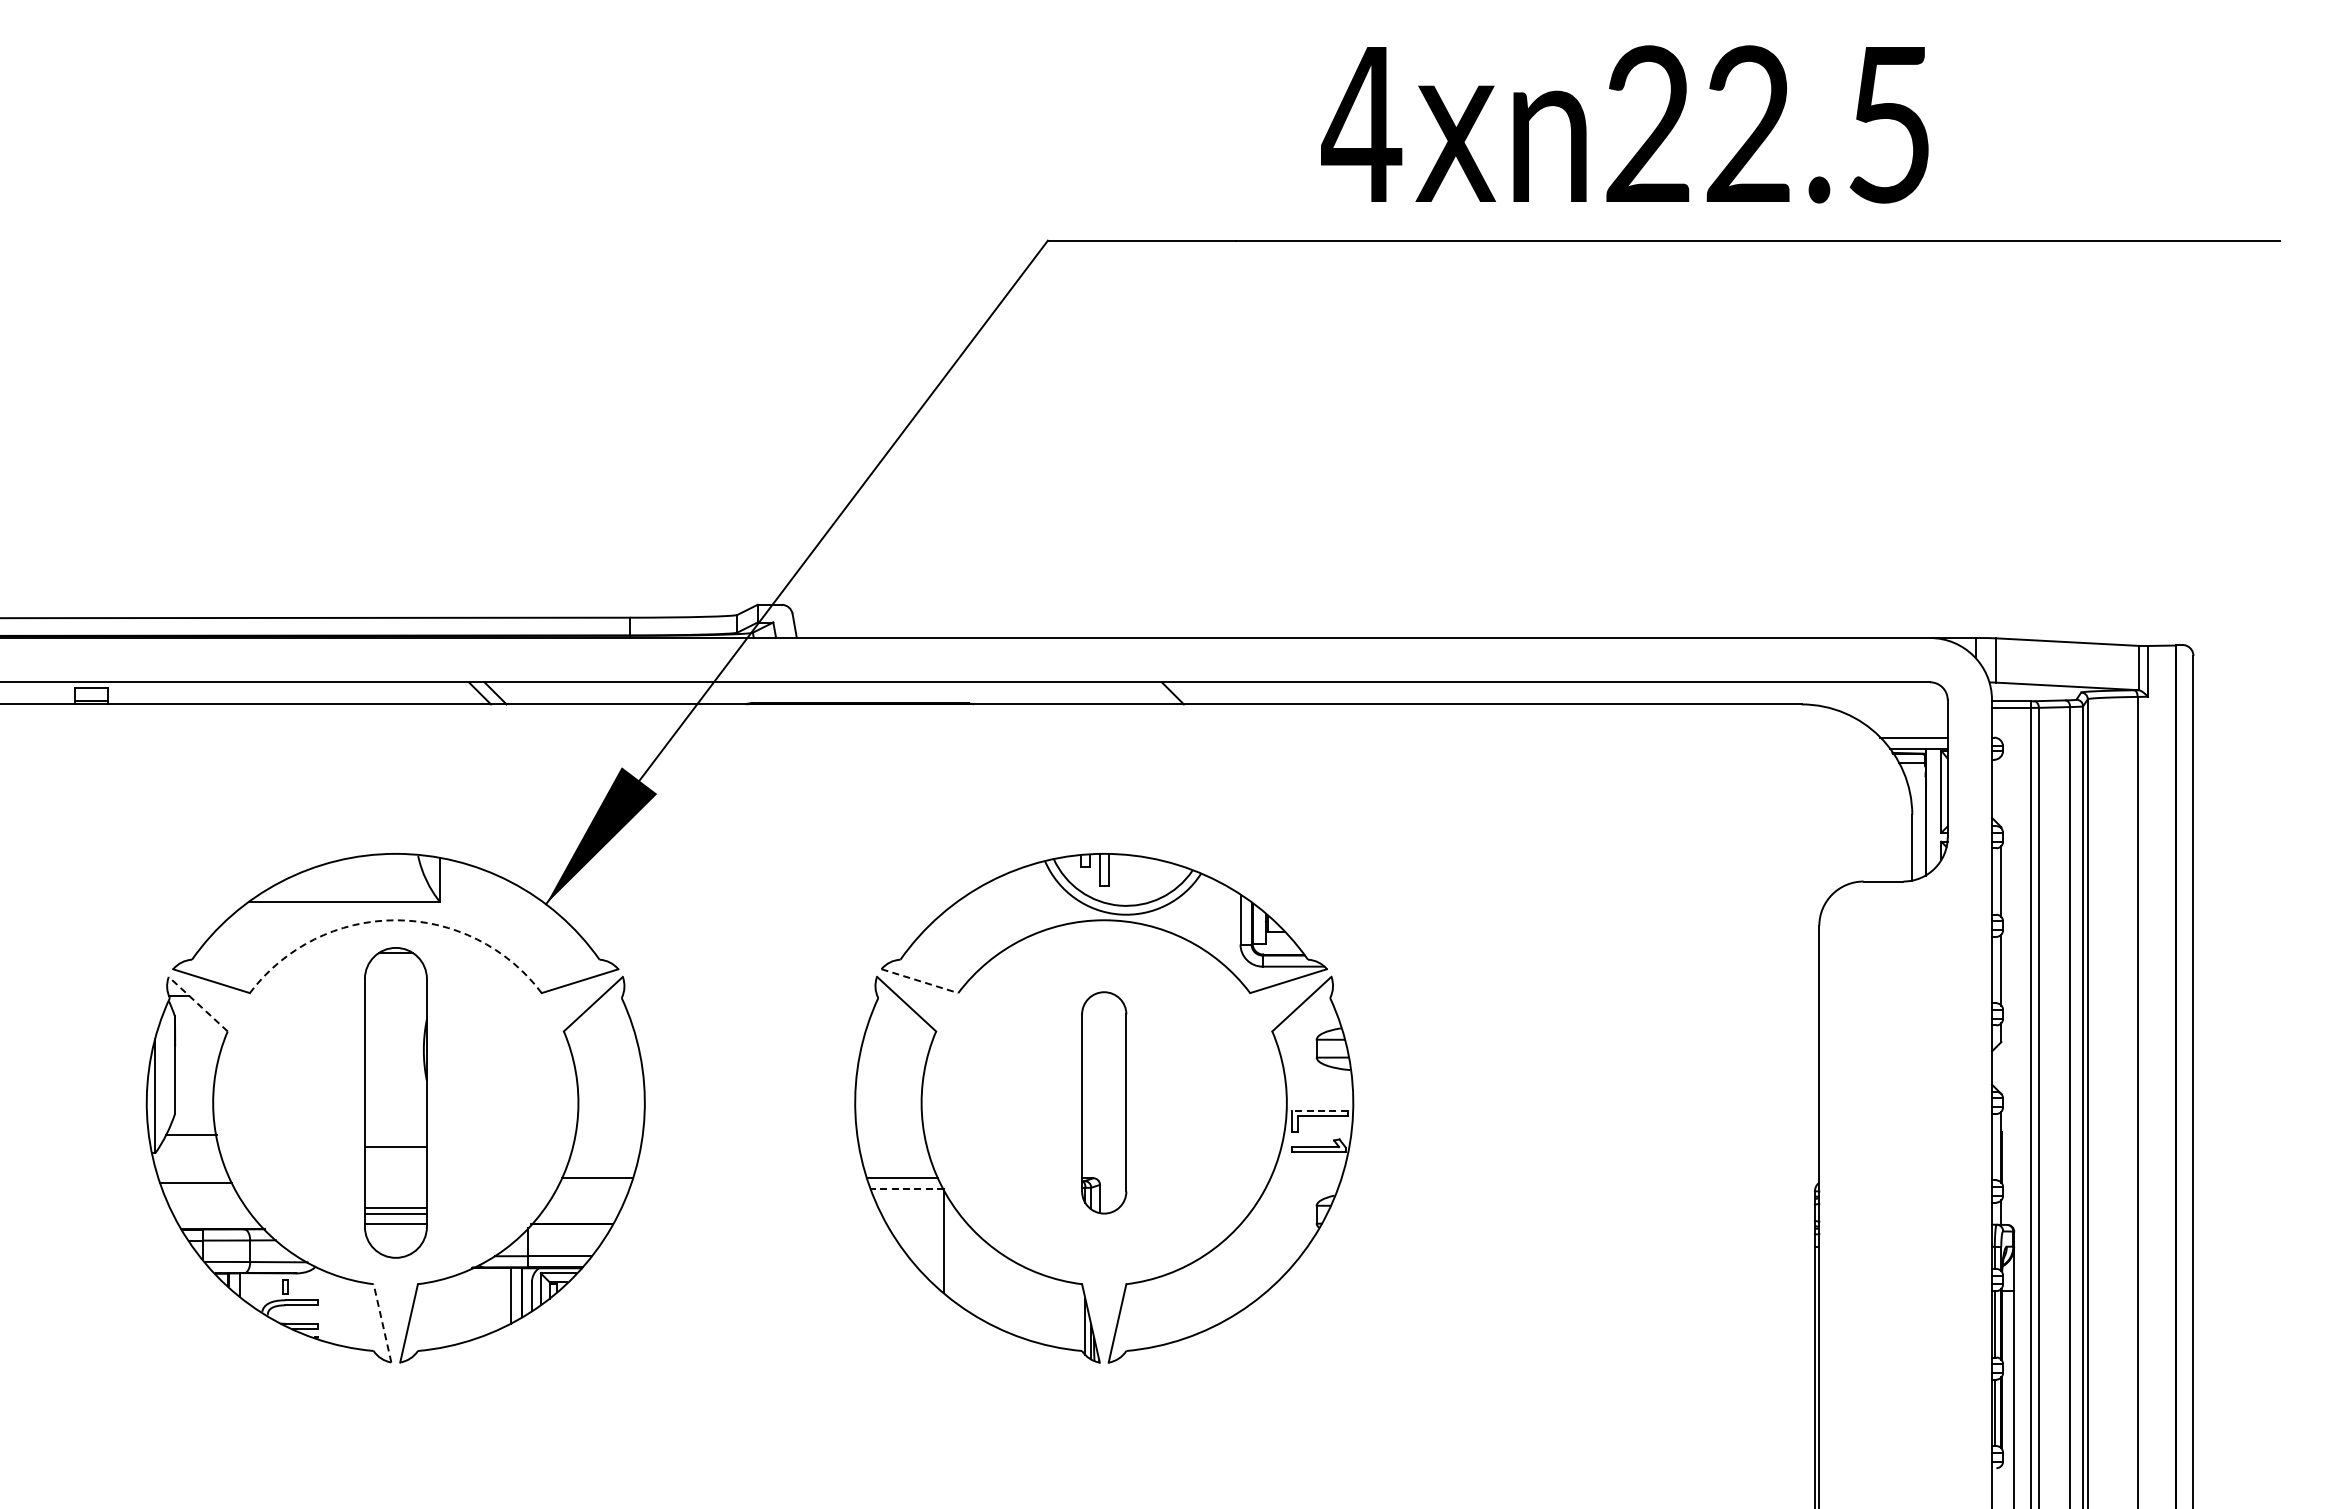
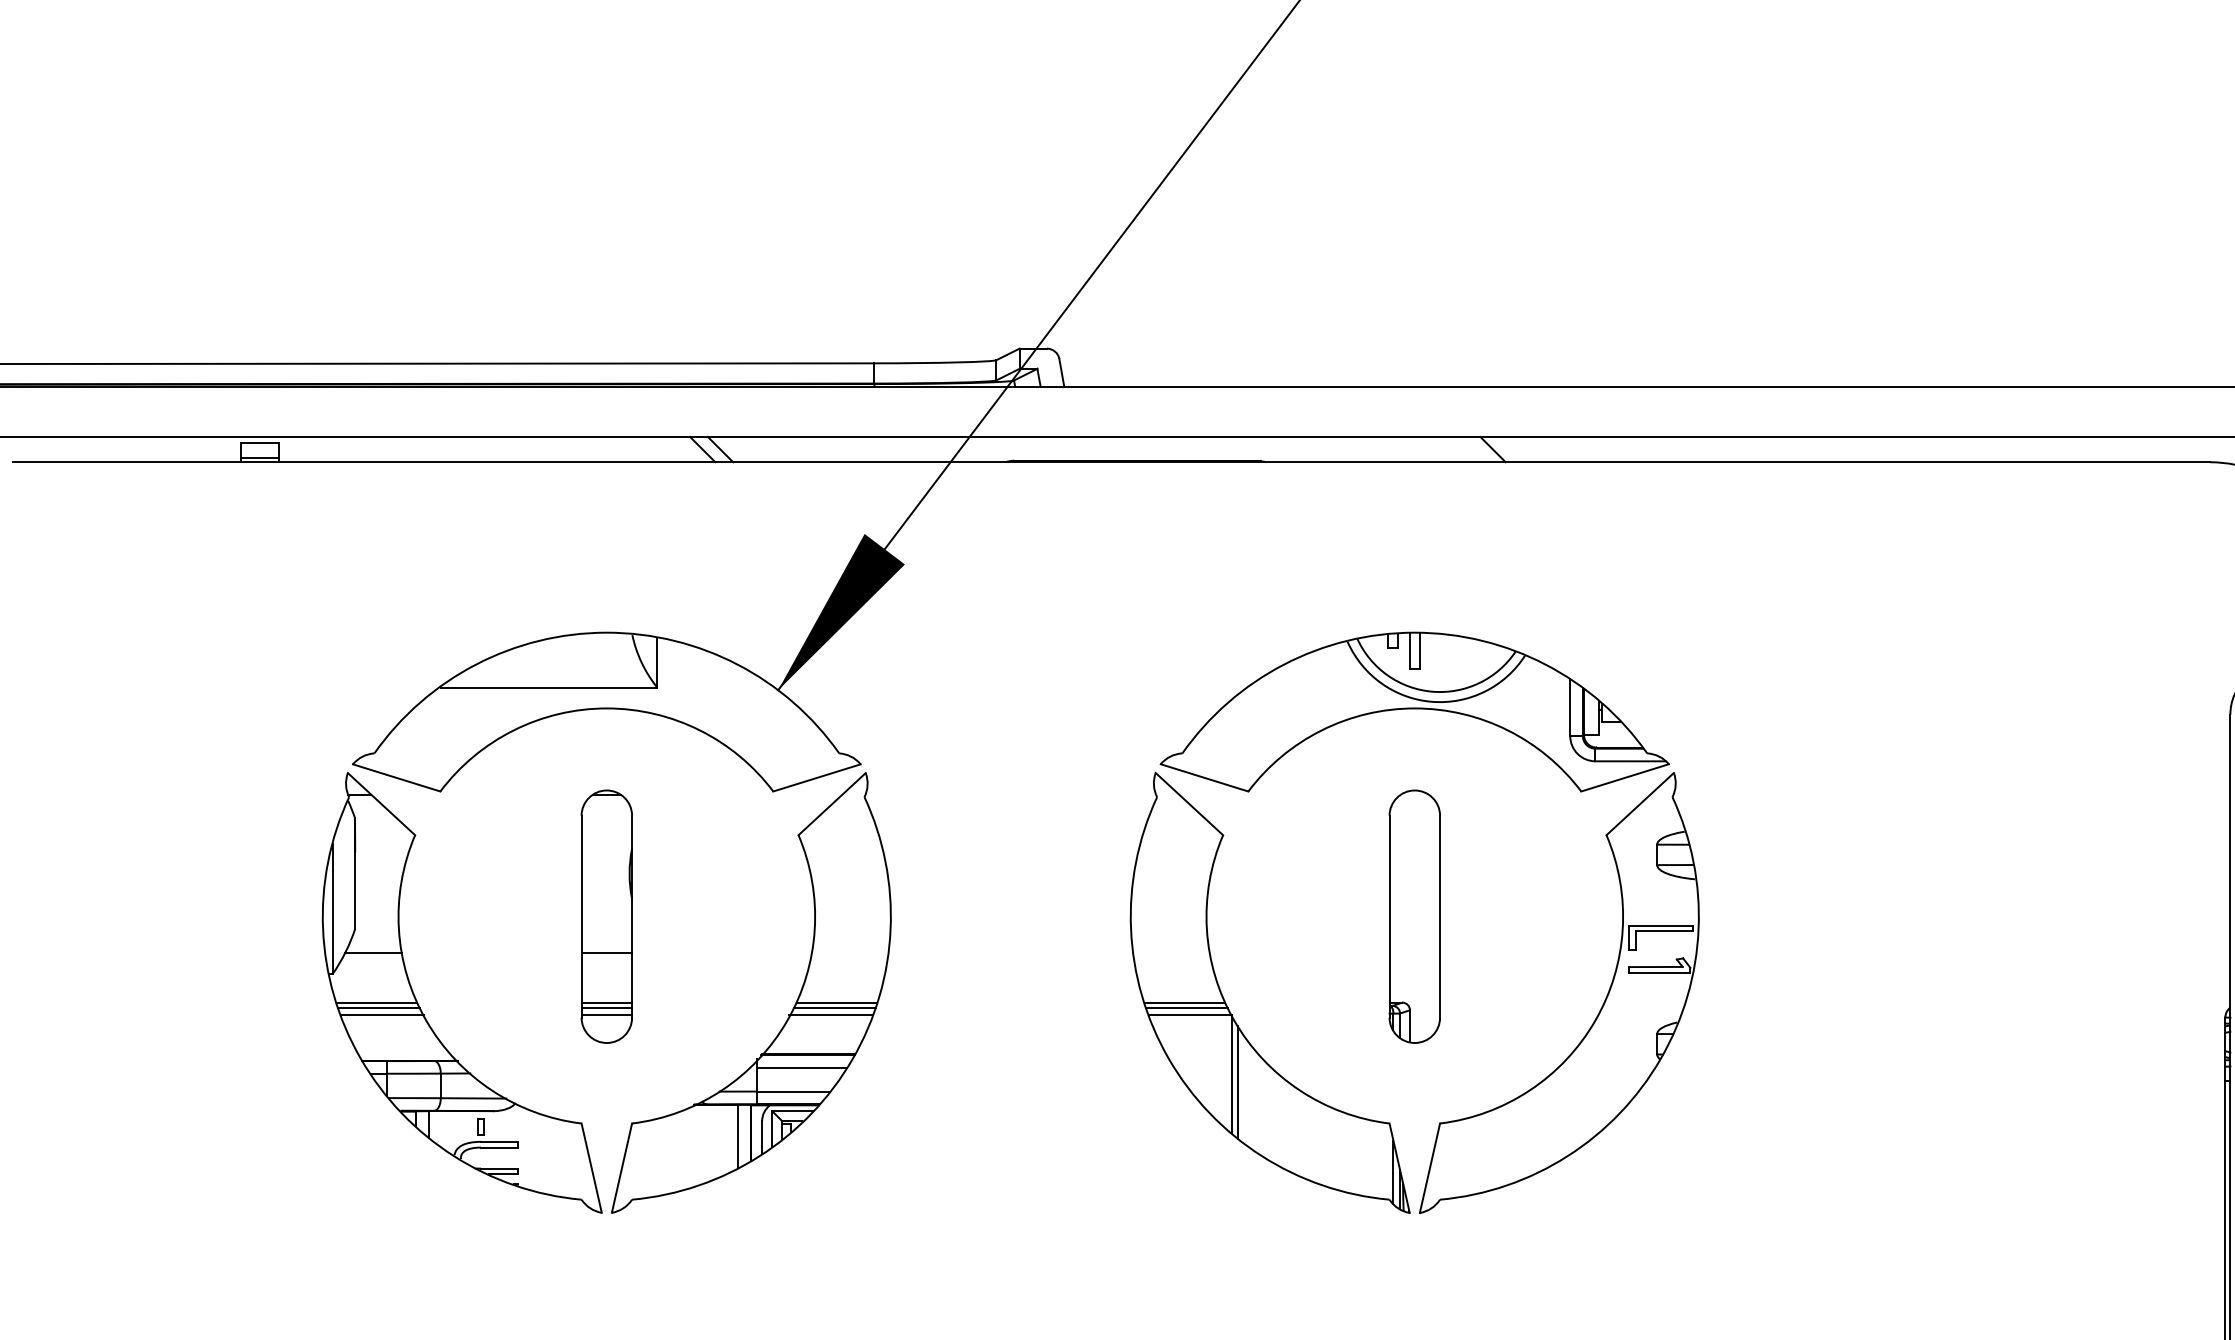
arc: (395, 920) -> (606, 708), dashed -> solid
line: (920, 981) -> (1205, 778), dashed -> solid
line: (197, 1003) -> (380, 803), dashed -> solid
part: (395, 1102) -> (606, 916), size x0.71
line: (1320, 1110) -> (1661, 925), dashed -> solid
line: (193, 1178) -> (376, 1002), added
line: (595, 1182) -> (834, 1007), added
line: (904, 1182) -> (1187, 1007), added
line: (198, 1189) -> (381, 1015), added
line: (591, 1189) -> (830, 1015), added
line: (907, 1189) -> (1190, 1015), dashed -> solid
line: (566, 1235) -> (801, 1067), added
line: (949, 1247) -> (1238, 1081), added
line: (382, 1322) -> (591, 1167), dashed -> solid

